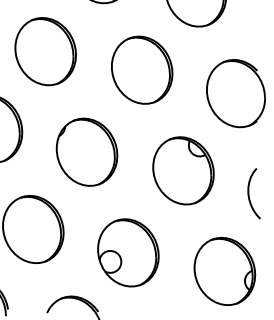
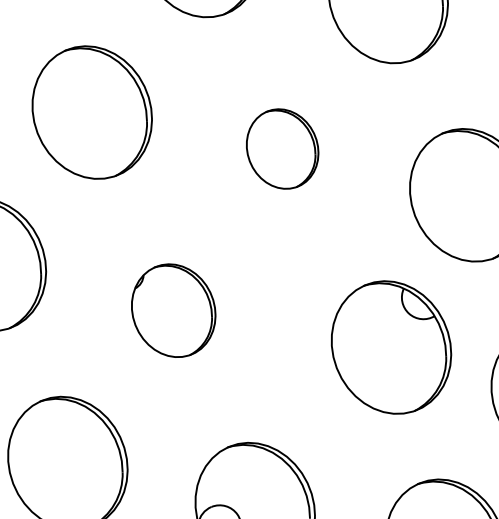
part: (142, 69) -> (283, 147), size x0.6
part: (86, 151) -> (172, 309), size x0.7
part: (183, 170) -> (391, 346), moved

